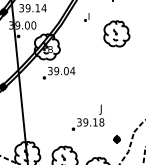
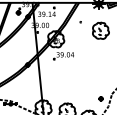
part: (86, 117) -> (81, 84), removed

